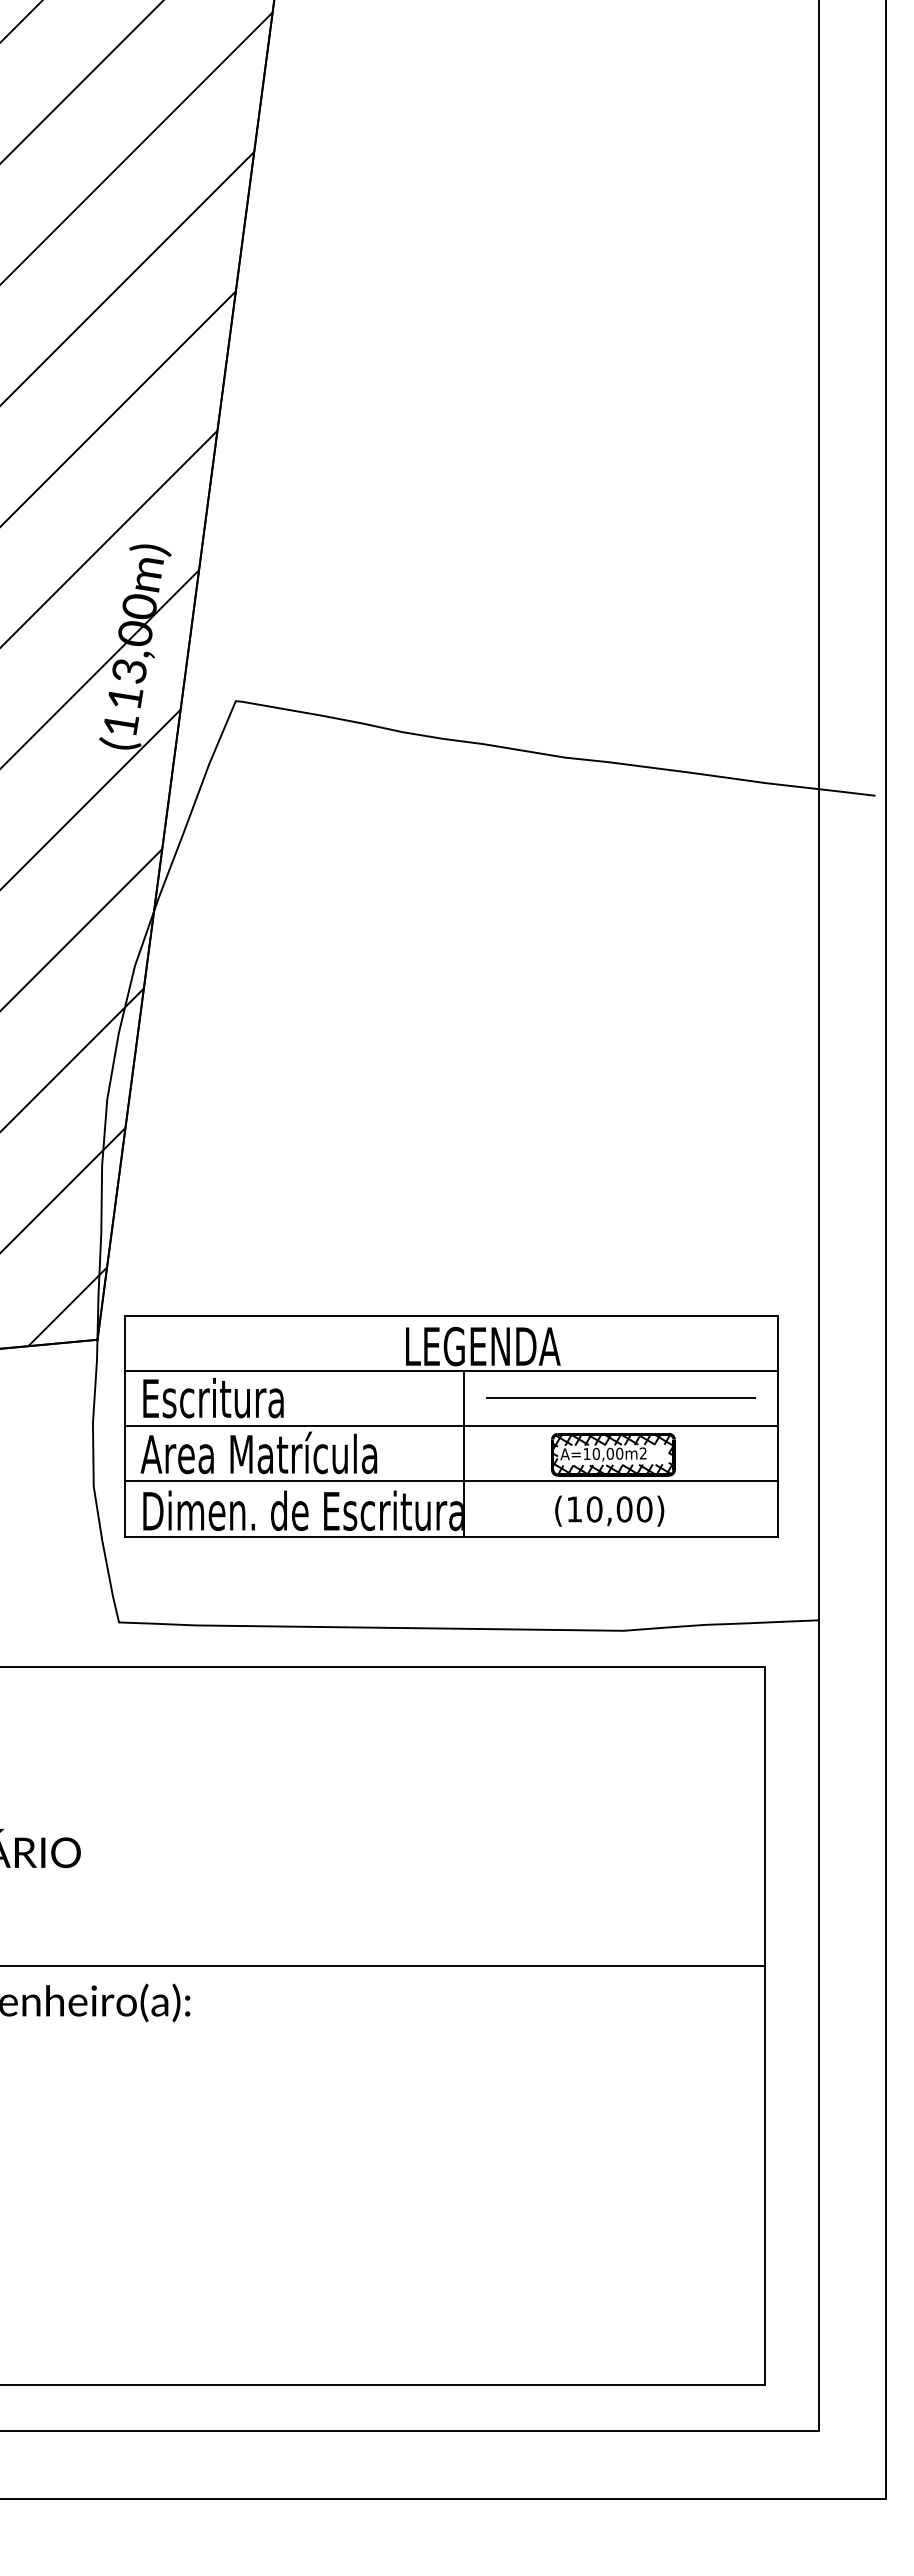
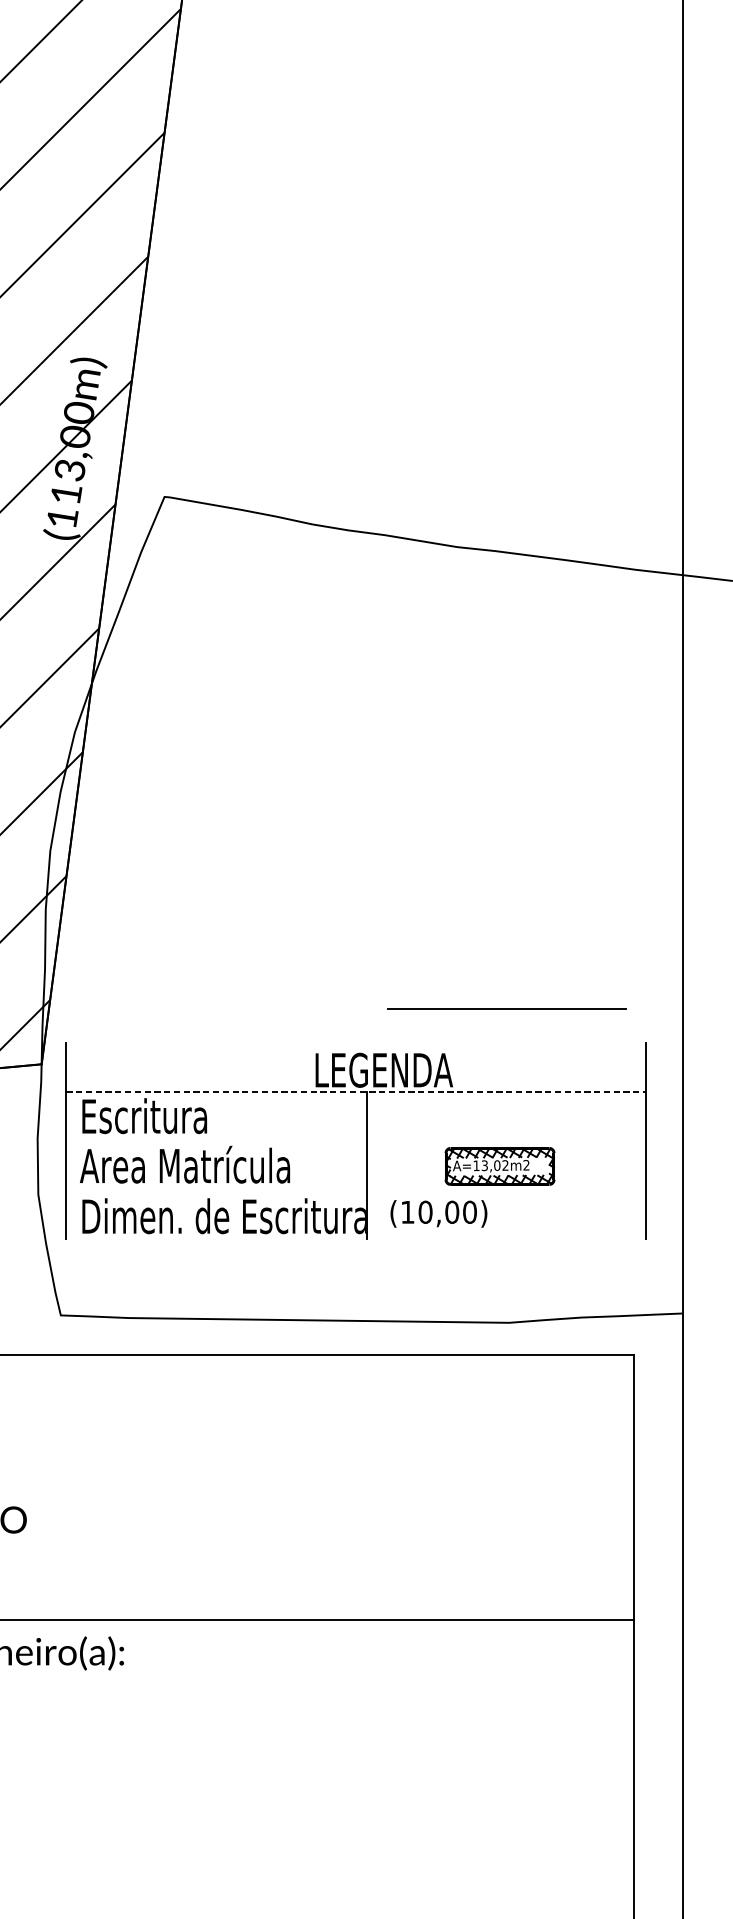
line: (451, 1315) -> (356, 1042), removed
line: (451, 1370) -> (356, 1091), solid -> dashed
line: (620, 1397) -> (506, 1008), moved
line: (451, 1426) -> (356, 1141), removed
text: (607, 1453) -> (494, 1165), A=10,00m2 -> A=13,02m2
line: (451, 1481) -> (356, 1190), removed
text: (609, 1510) -> (438, 1213), moved
line: (451, 1536) -> (356, 1239), removed

